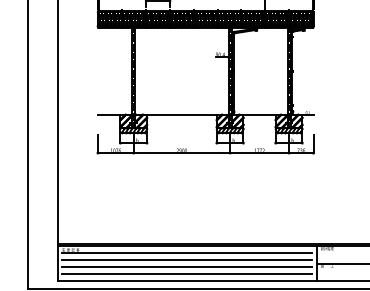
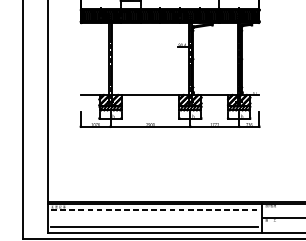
line: (187, 253) -> (155, 209), solid -> dashed
line: (186, 260) -> (154, 215), removed
line: (186, 267) -> (154, 221), removed

